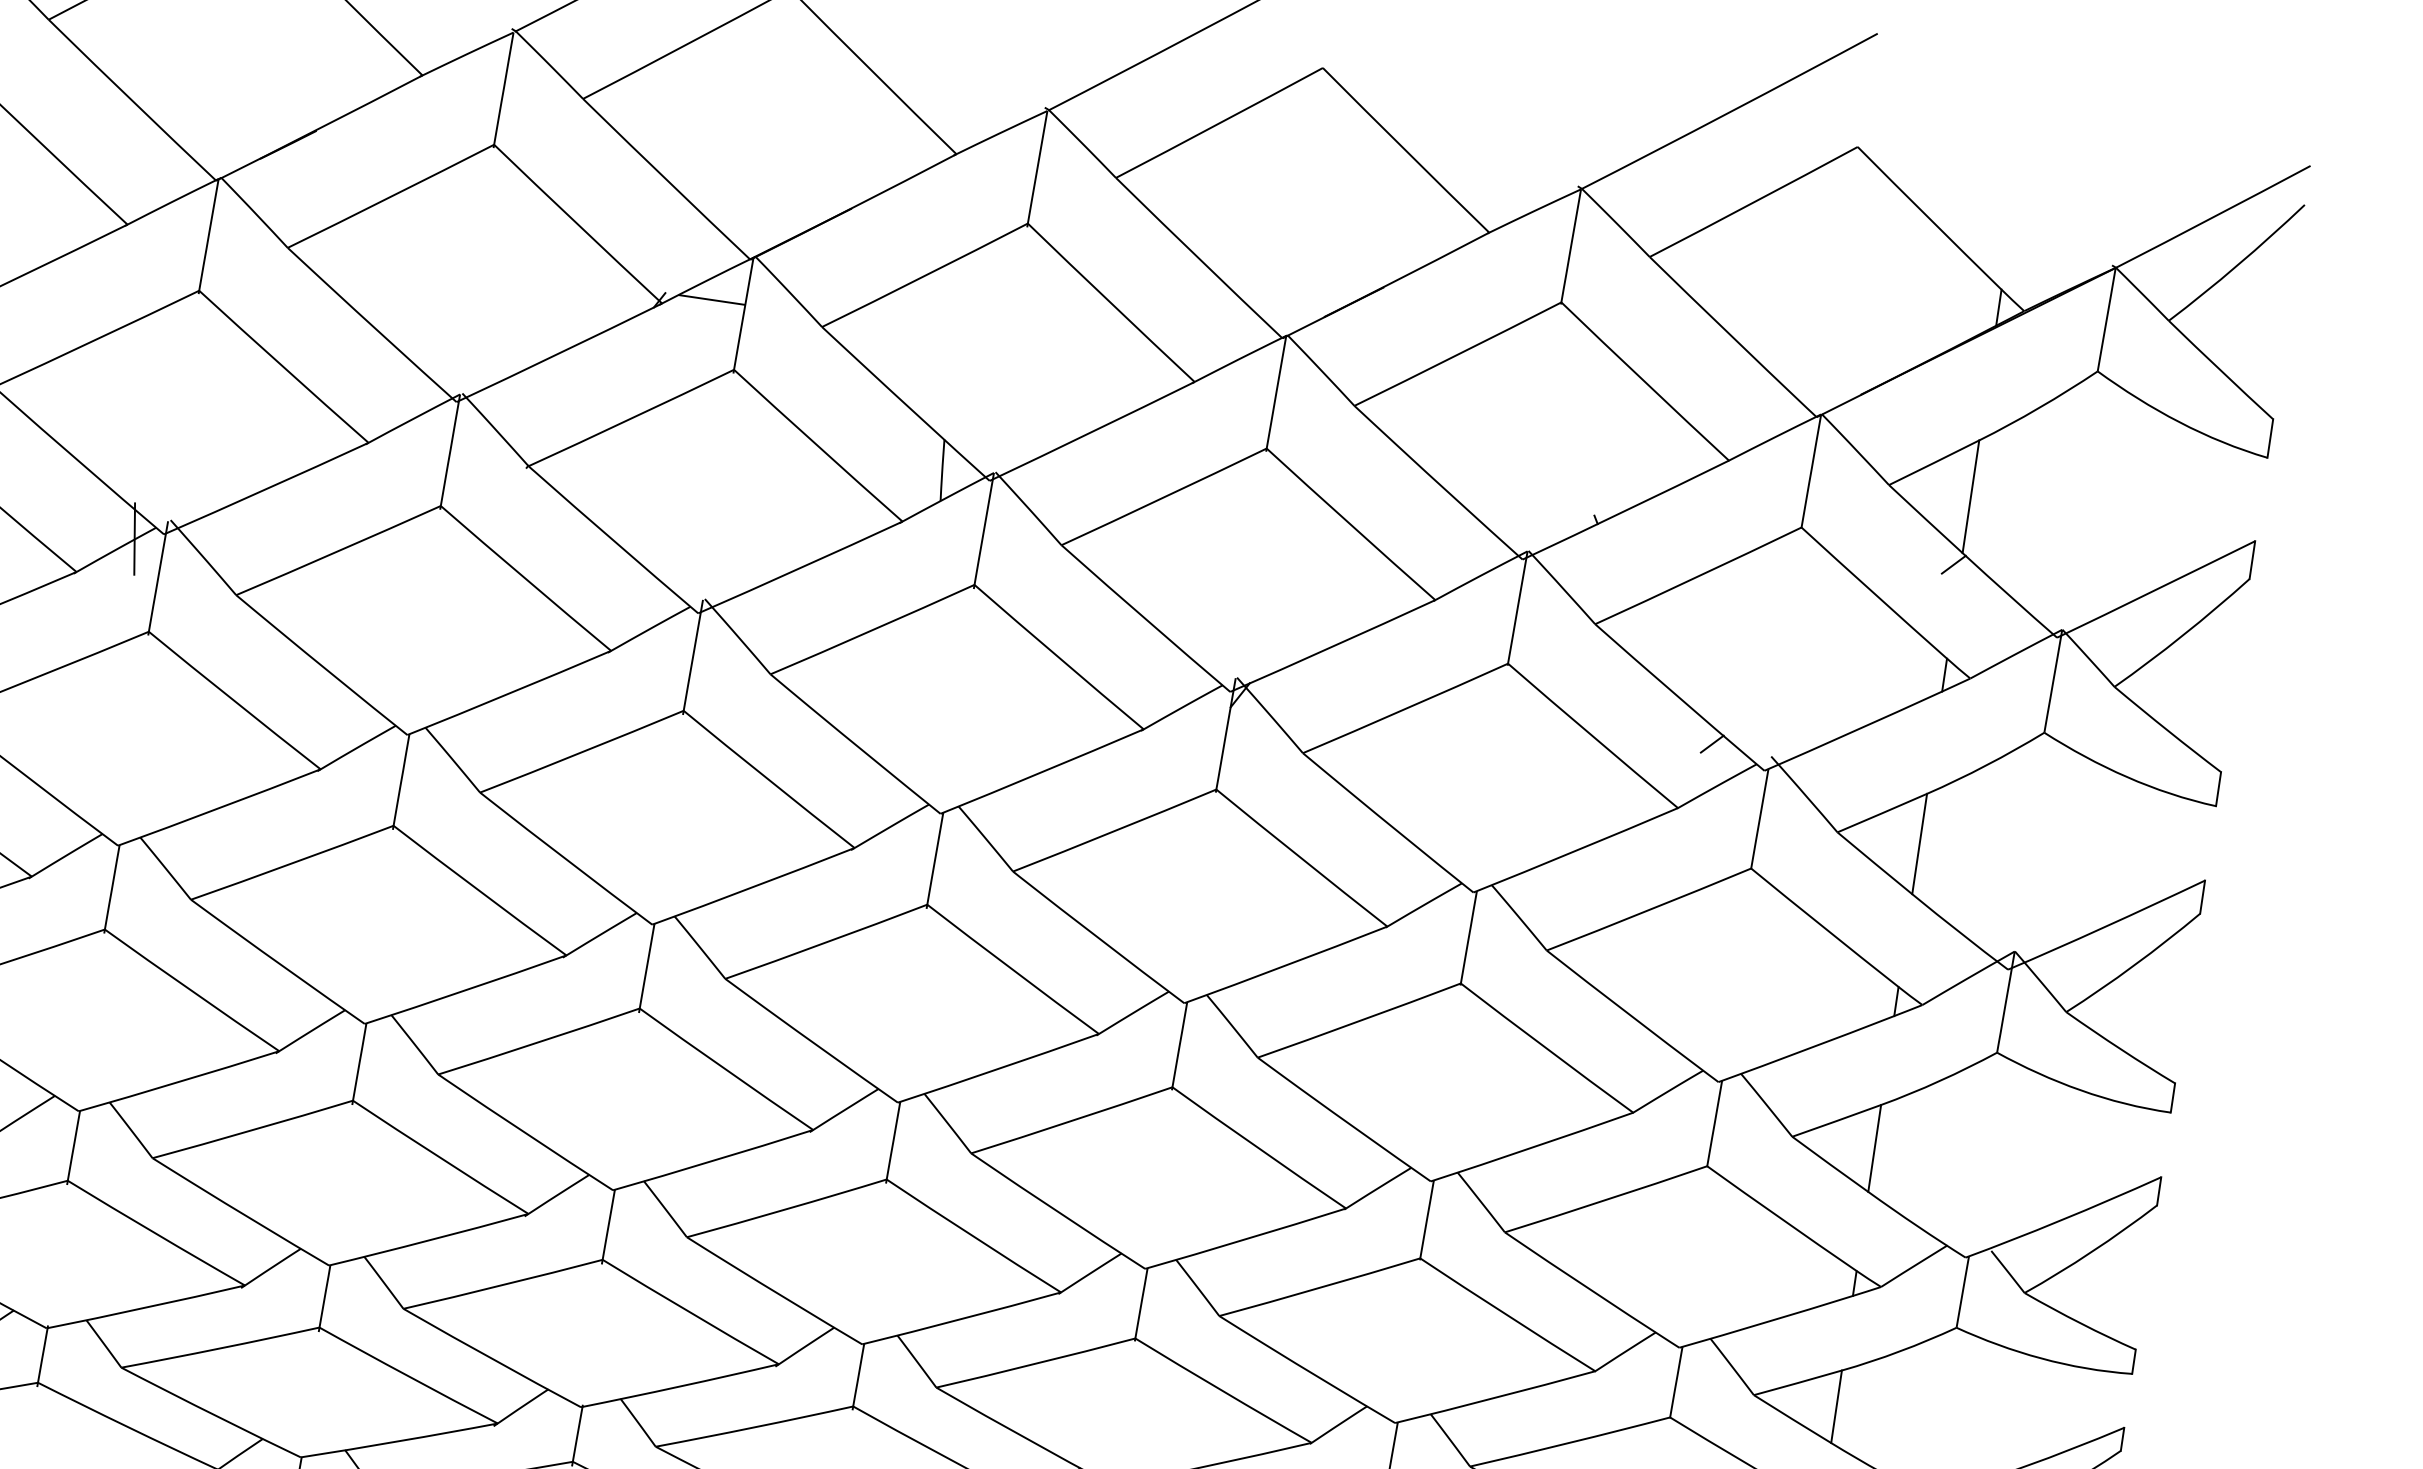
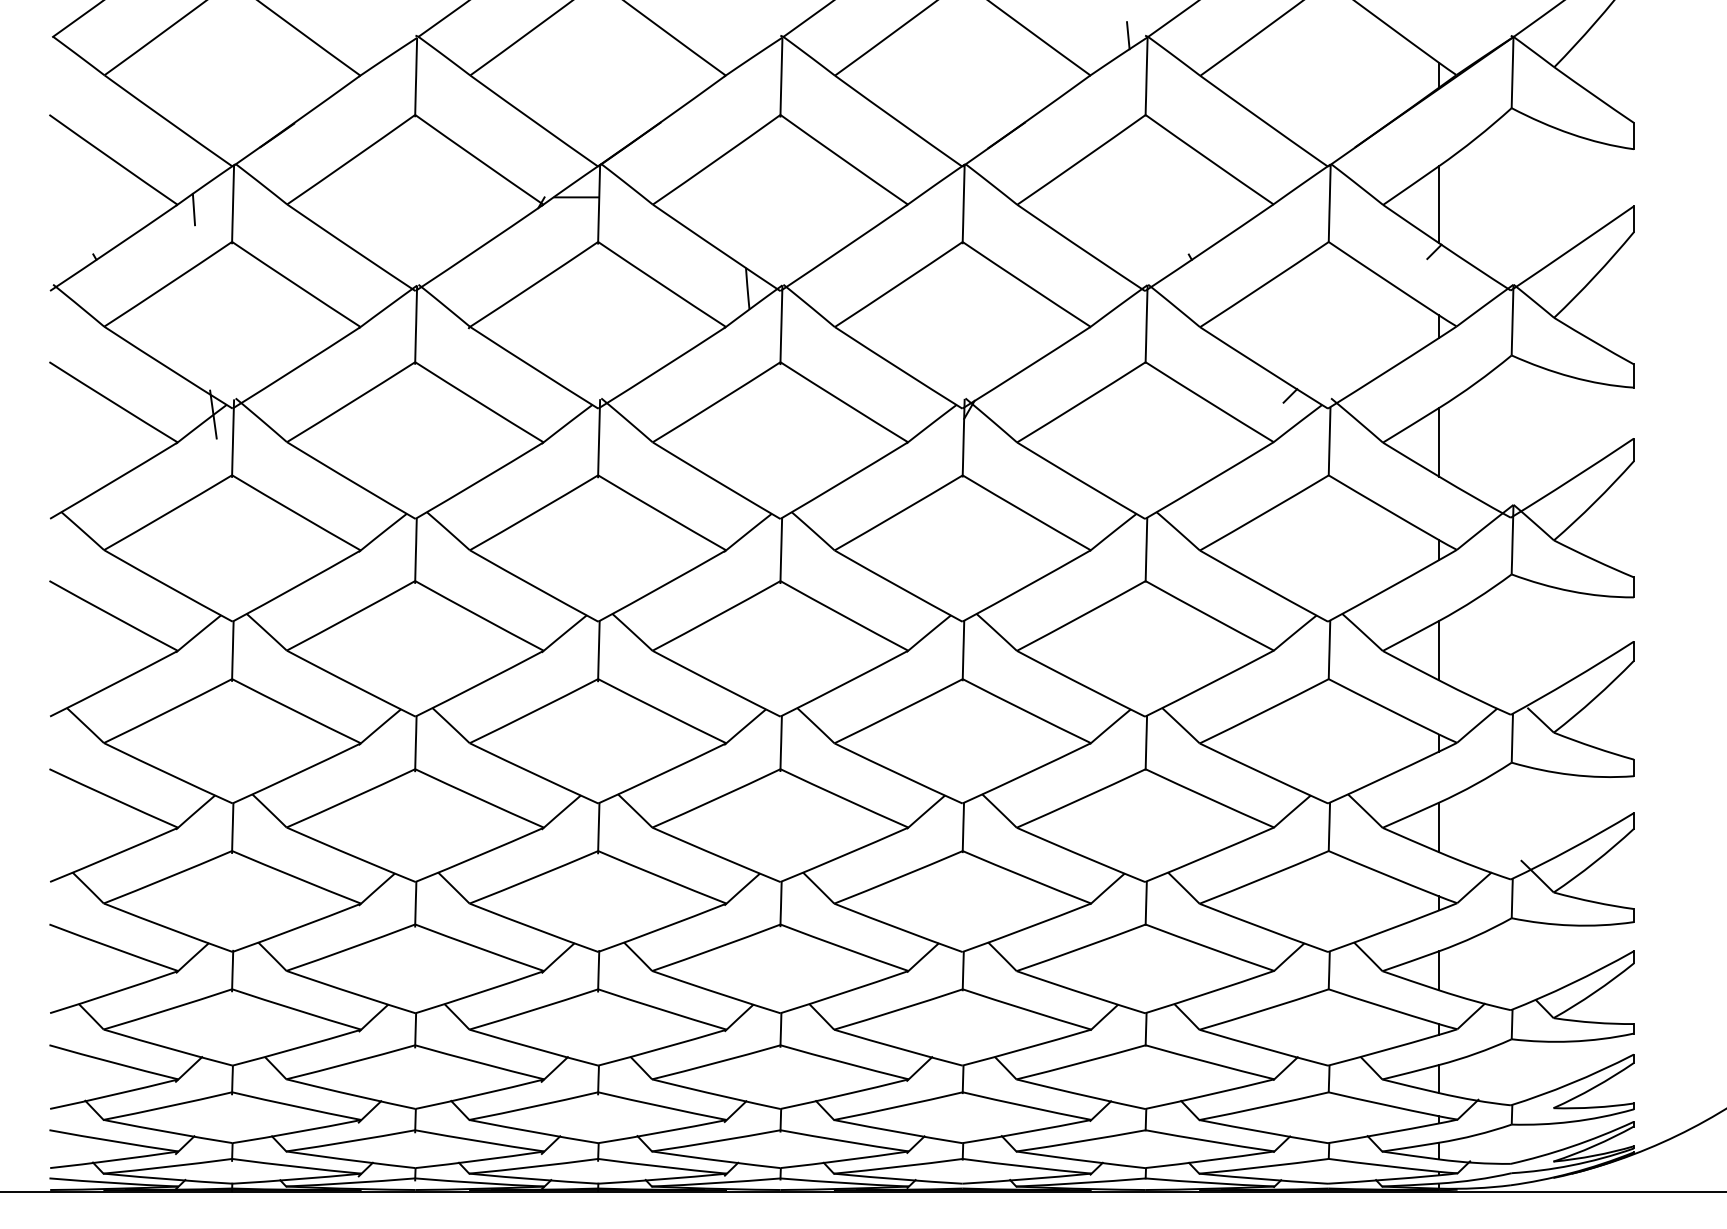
line: (1553, 182) -> (1128, 35), added
line: (149, 235) -> (193, 209), added

